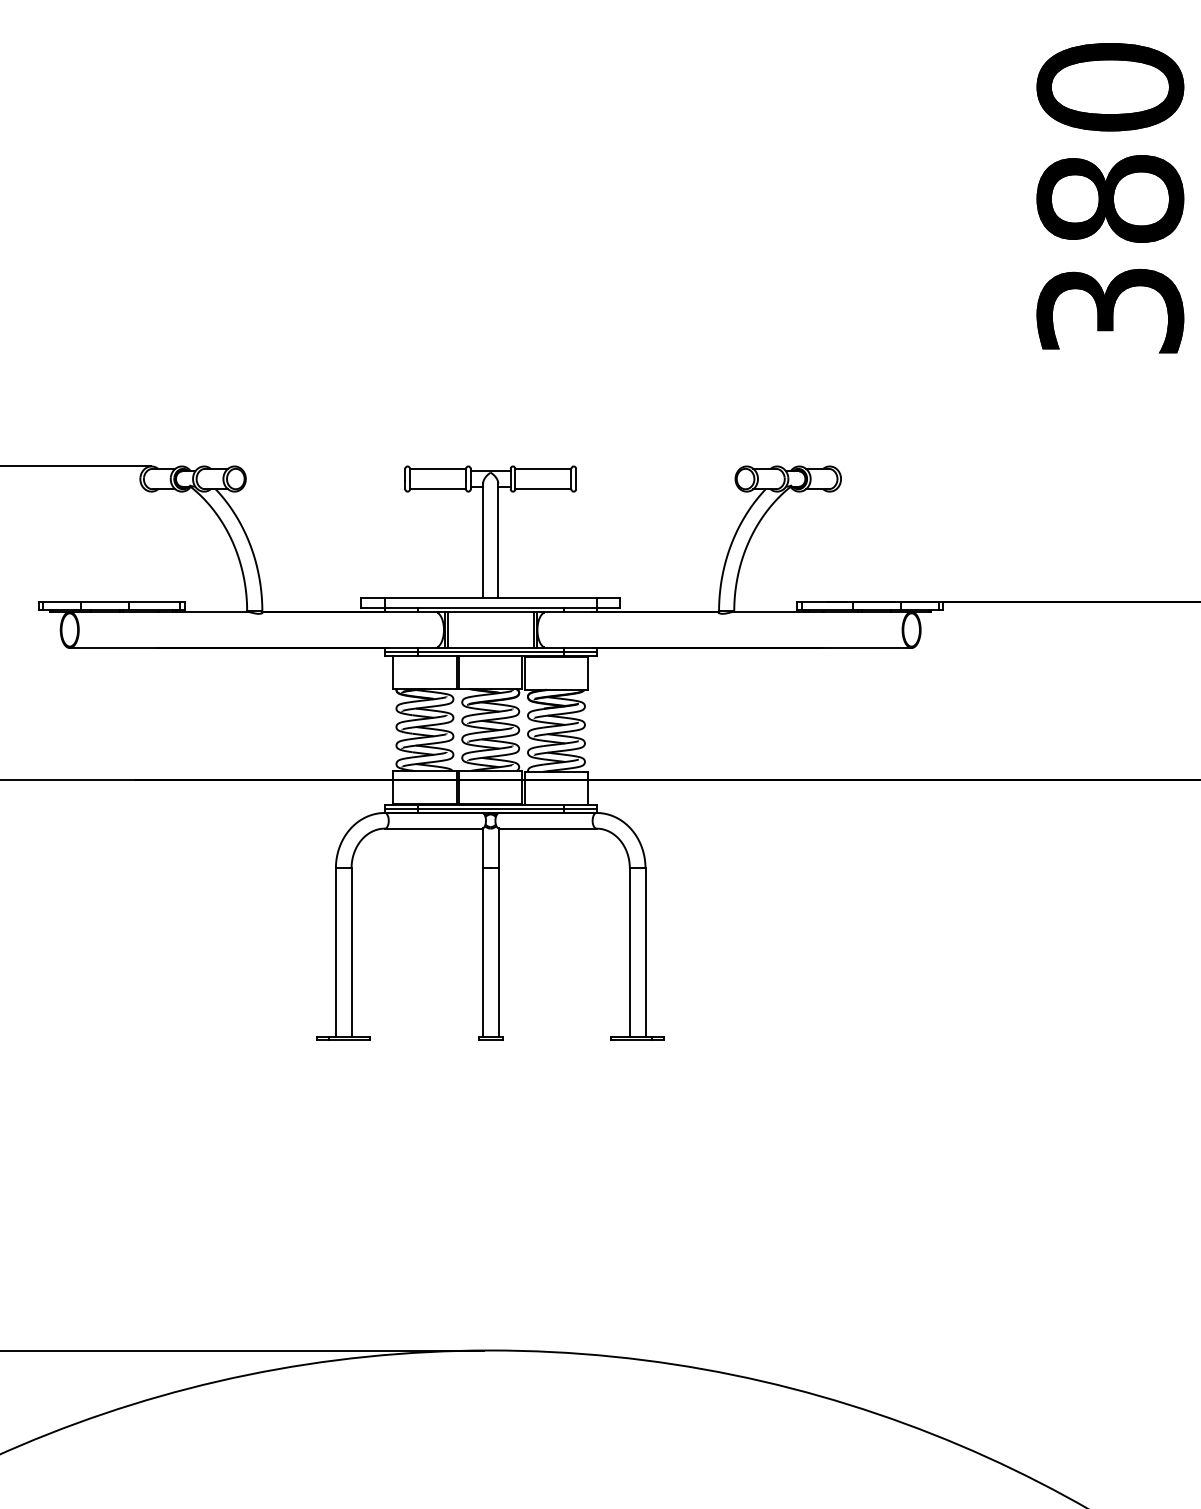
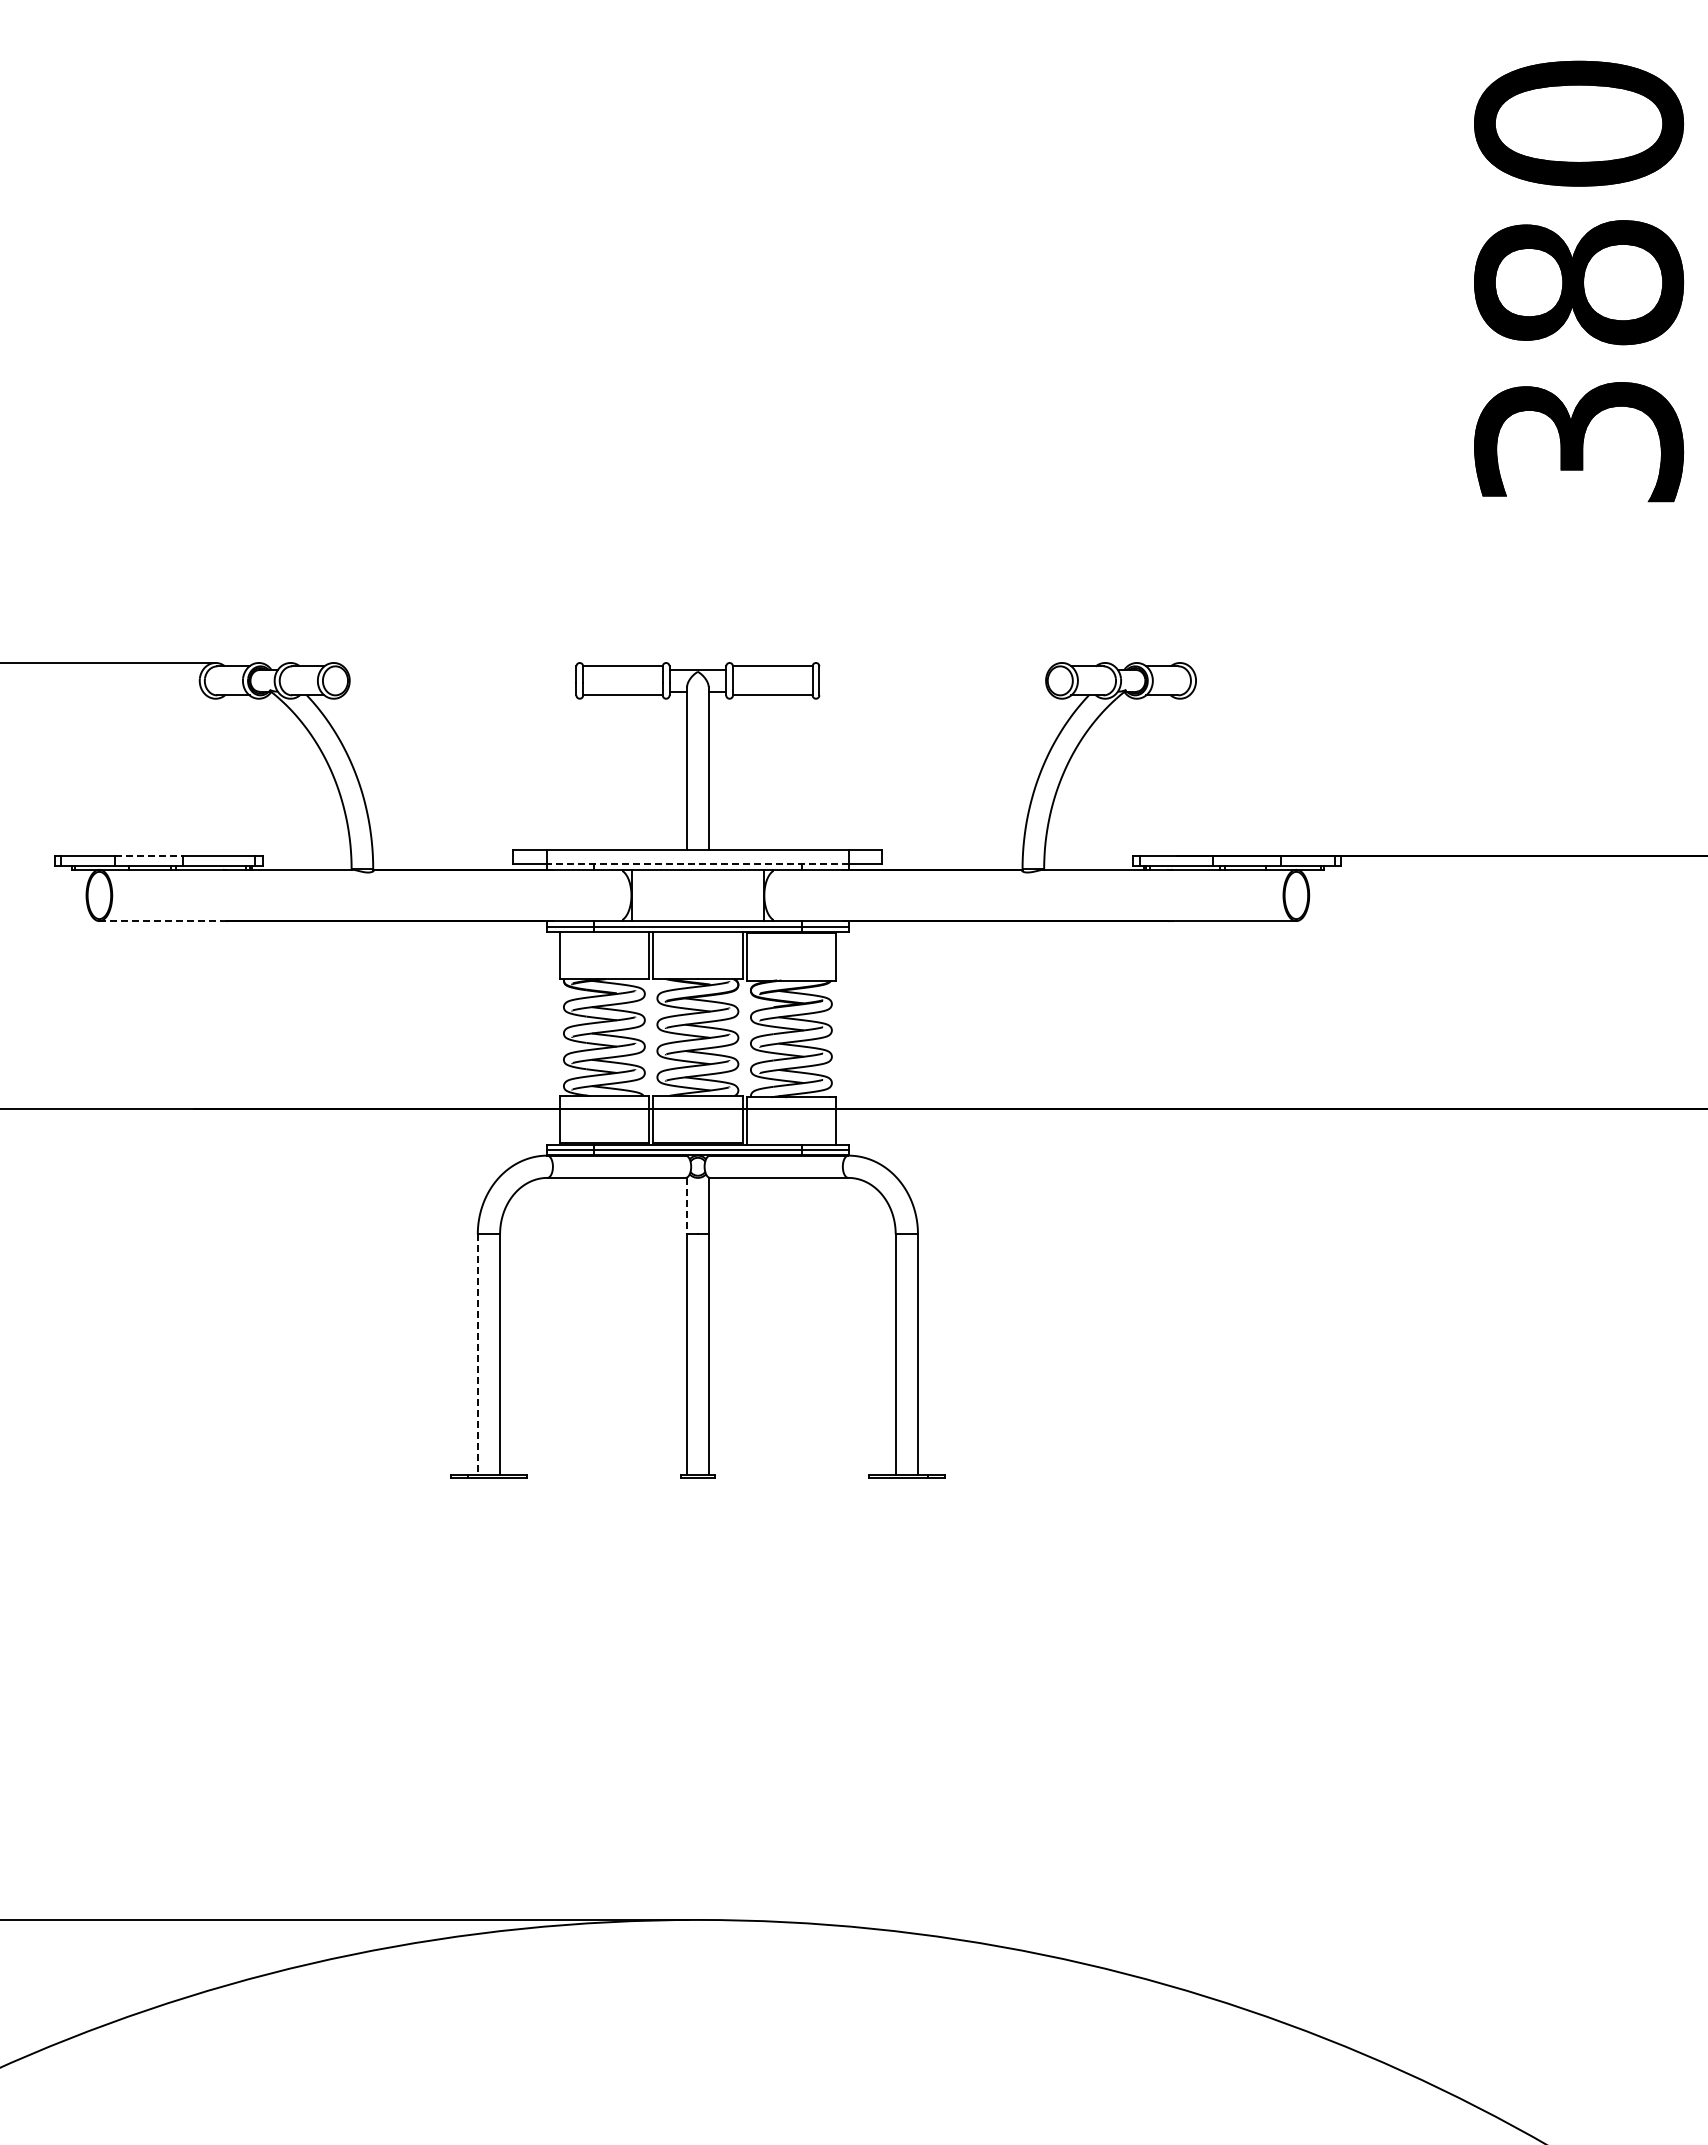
line: (105, 602) -> (149, 856), solid -> dashed
line: (490, 608) -> (697, 864), solid -> dashed
line: (447, 630) -> (636, 895), removed
line: (533, 630) -> (758, 895), removed
line: (113, 648) -> (161, 921), solid -> dashed
line: (482, 848) -> (686, 1206), solid -> dashed
line: (335, 953) -> (477, 1355), solid -> dashed

